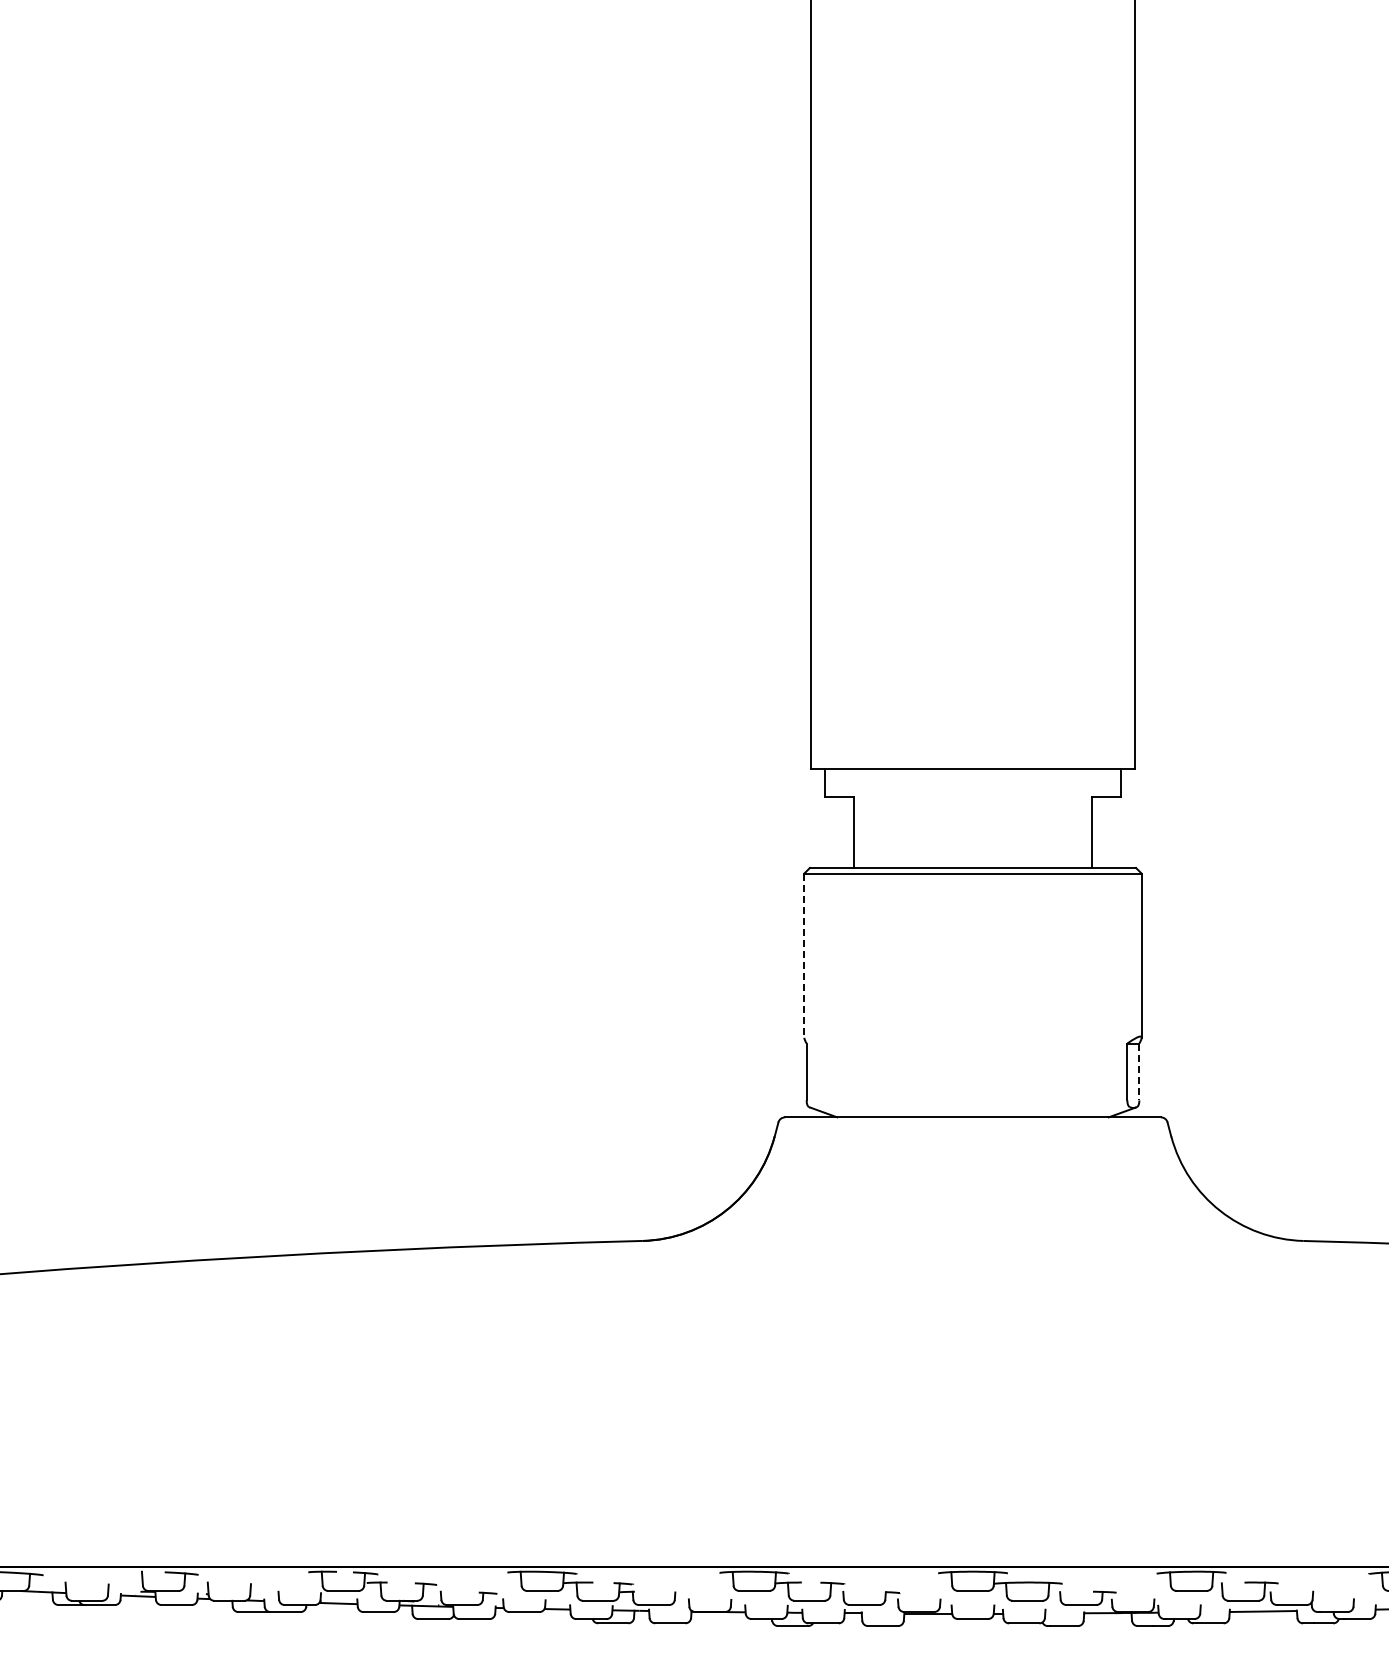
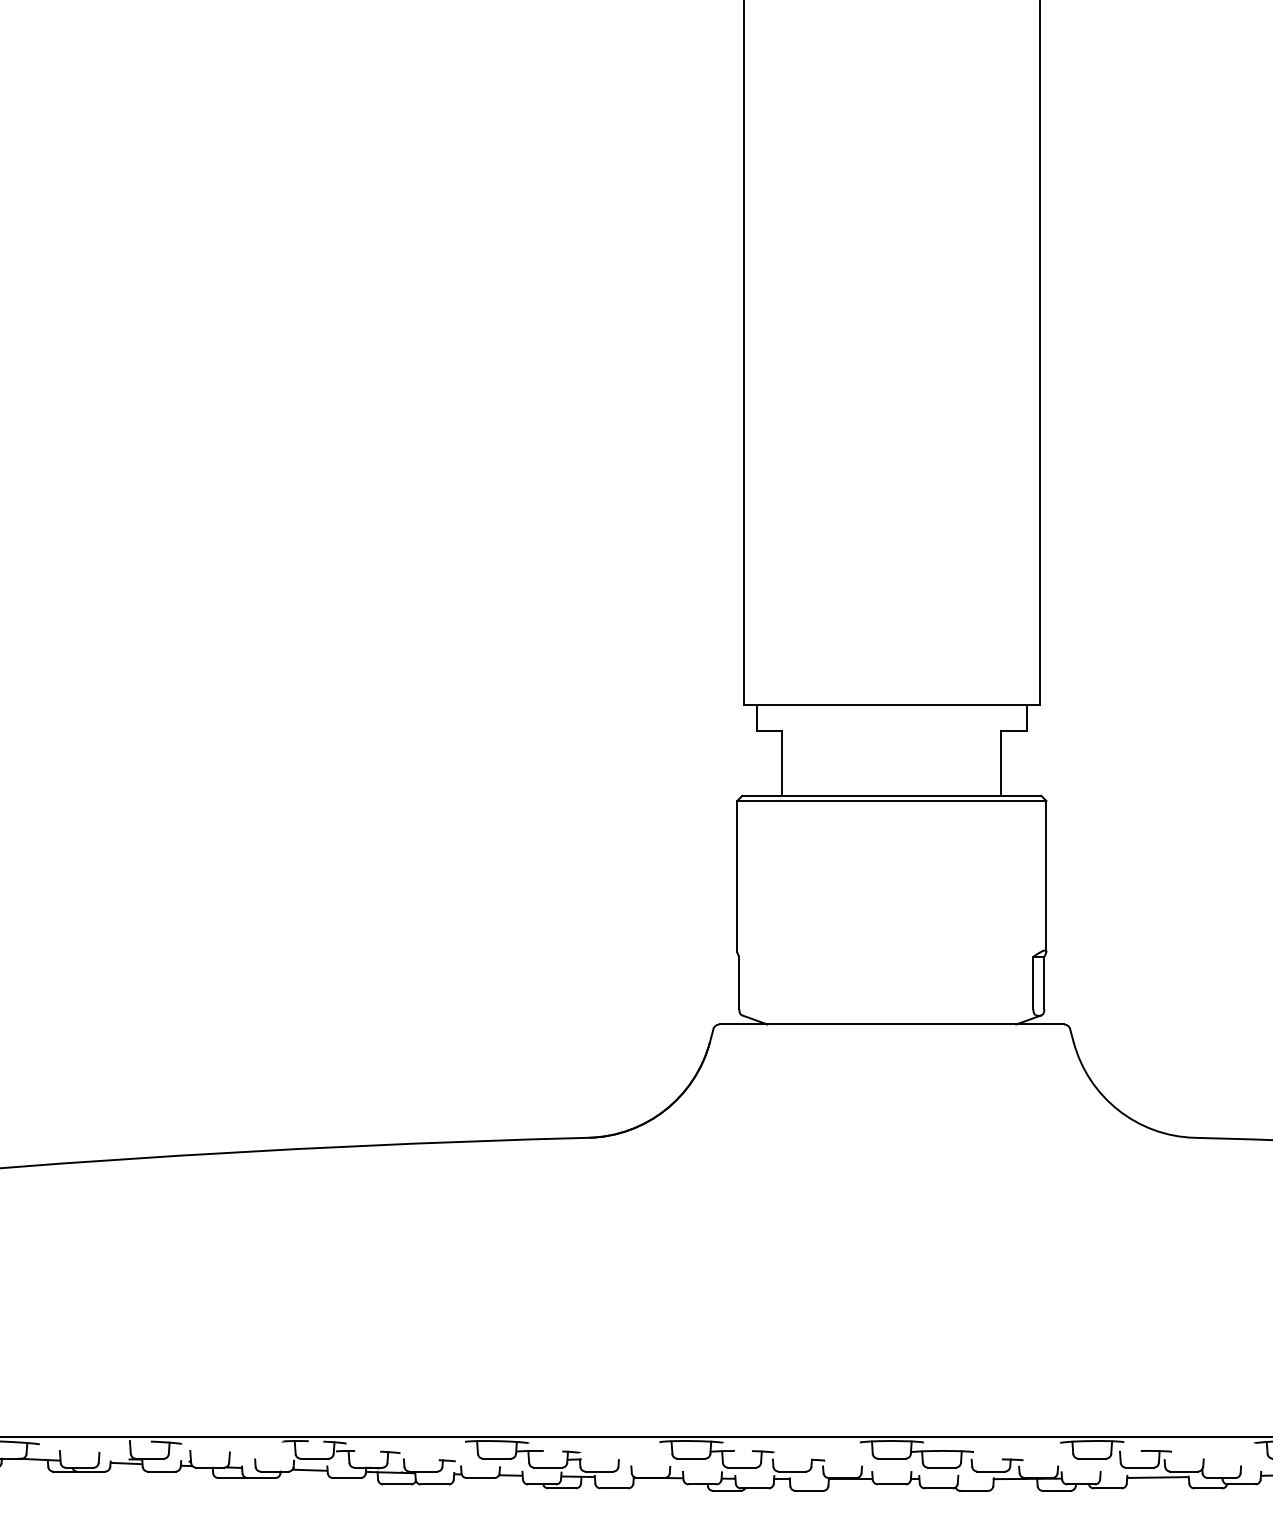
line: (804, 956) -> (737, 877), dashed -> solid
line: (1139, 1072) -> (1044, 983), dashed -> solid

